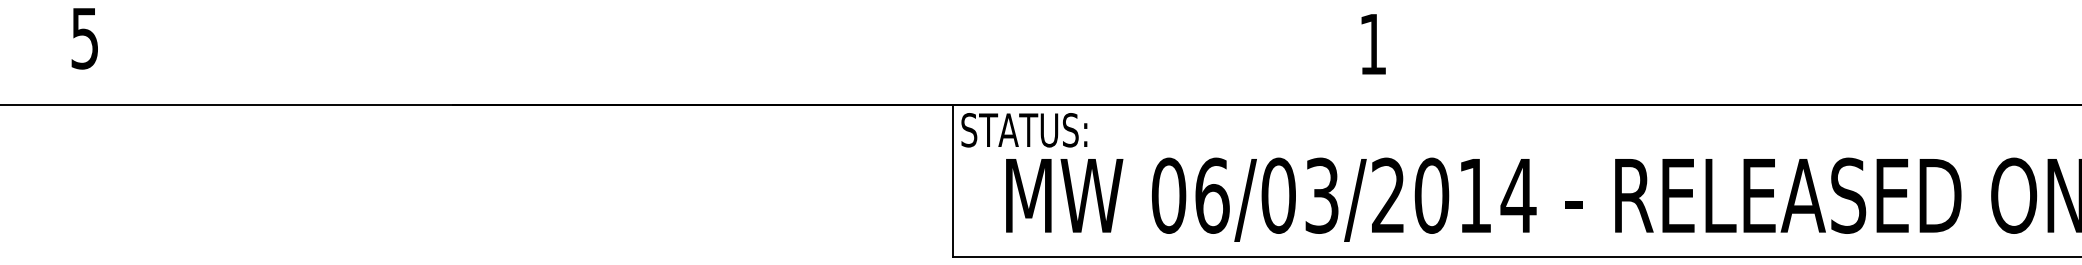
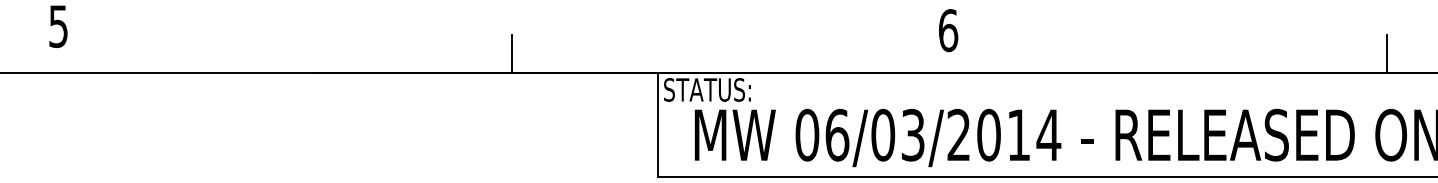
text: (1373, 44) -> (948, 30), 1 -> 6
line: (742, 77) -> (512, 53), added
line: (2007, 77) -> (1386, 53), added

